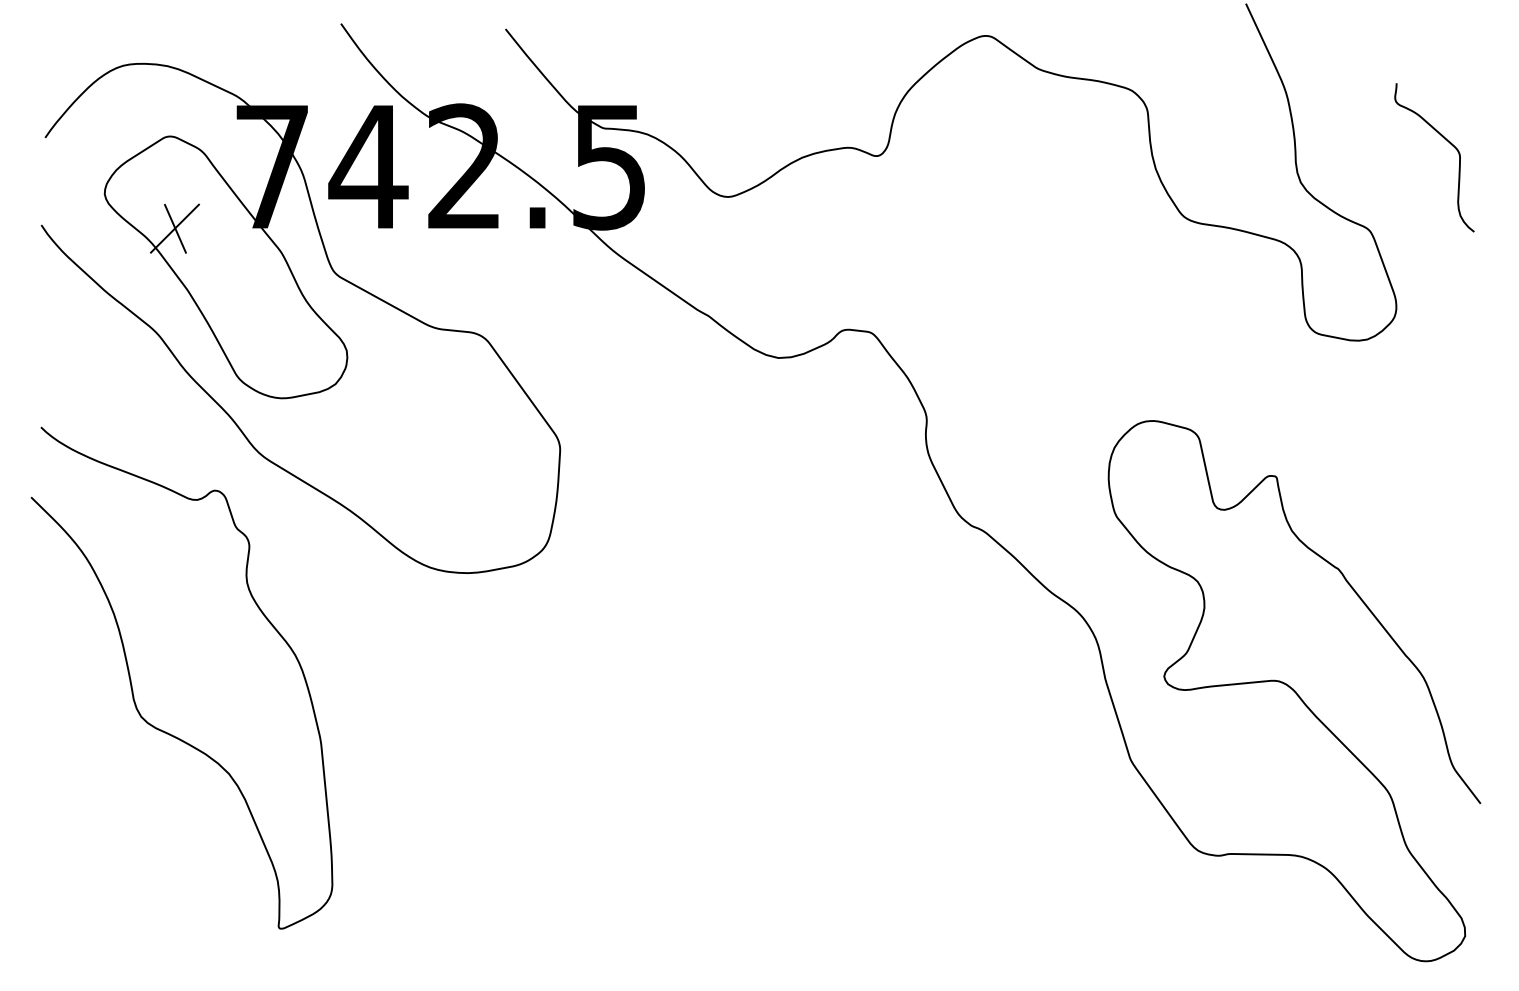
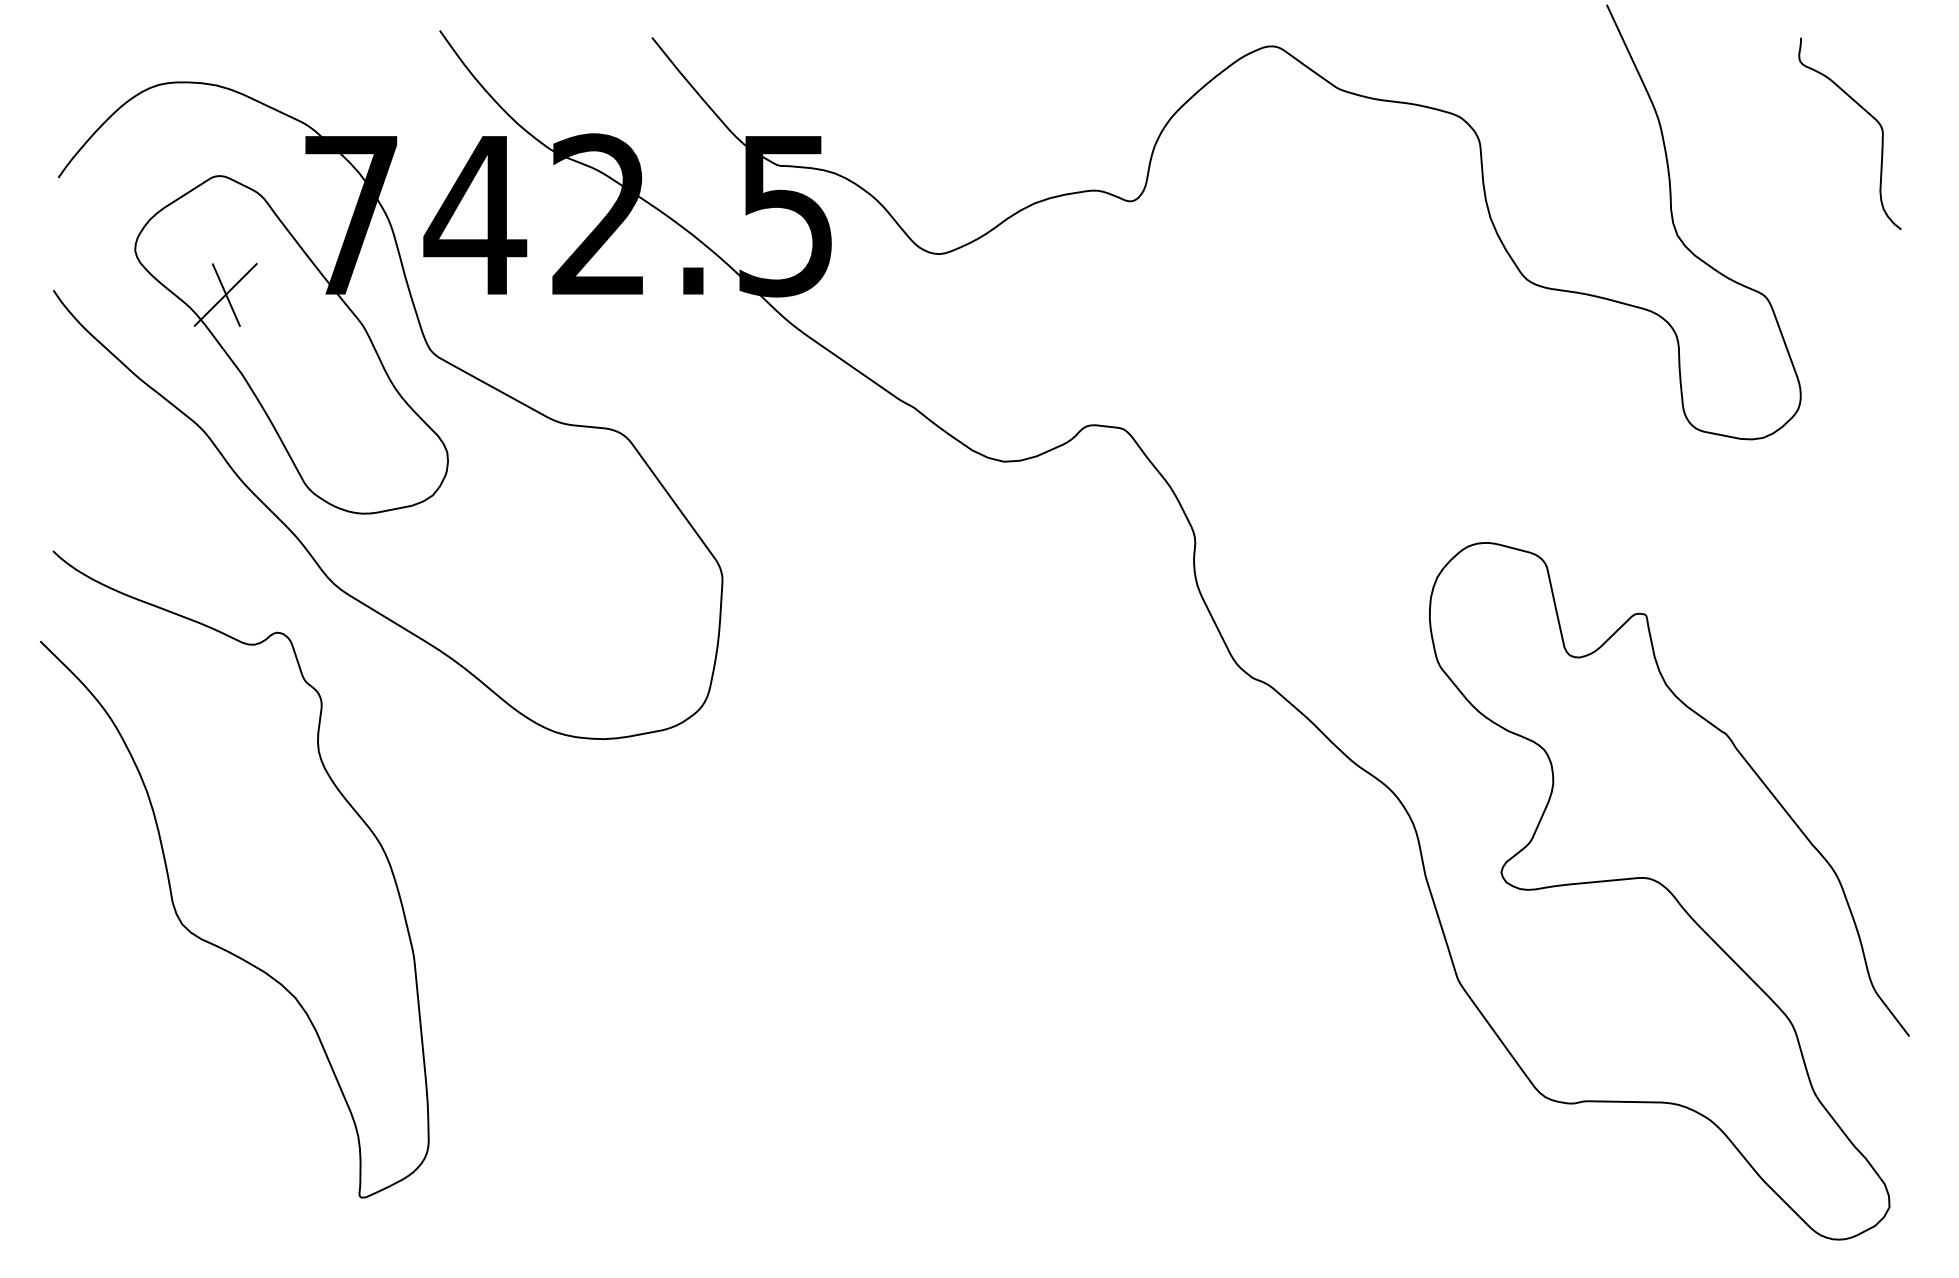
curve: (1448, 142) -> (1867, 114), moved

